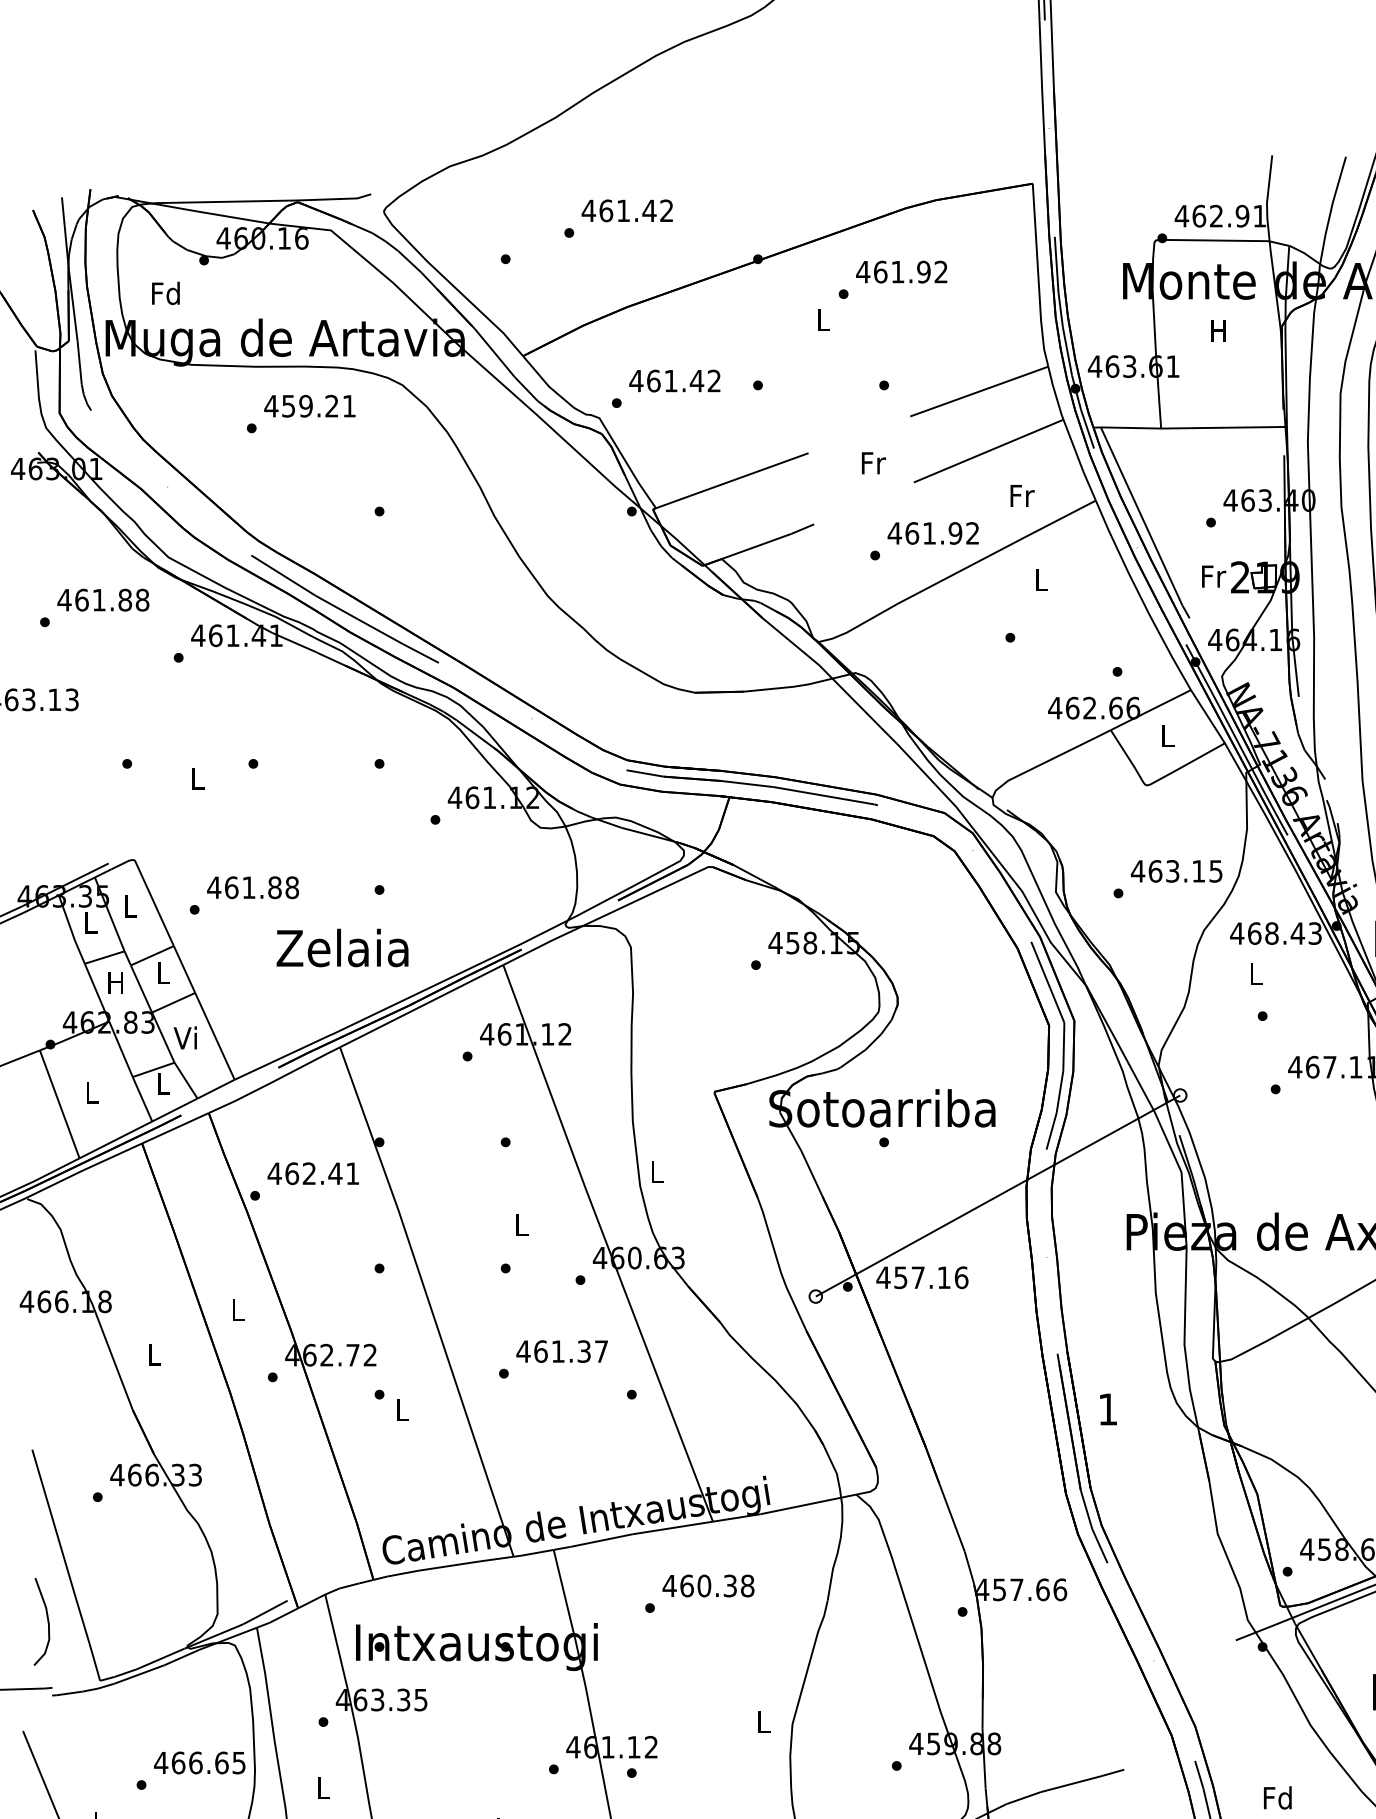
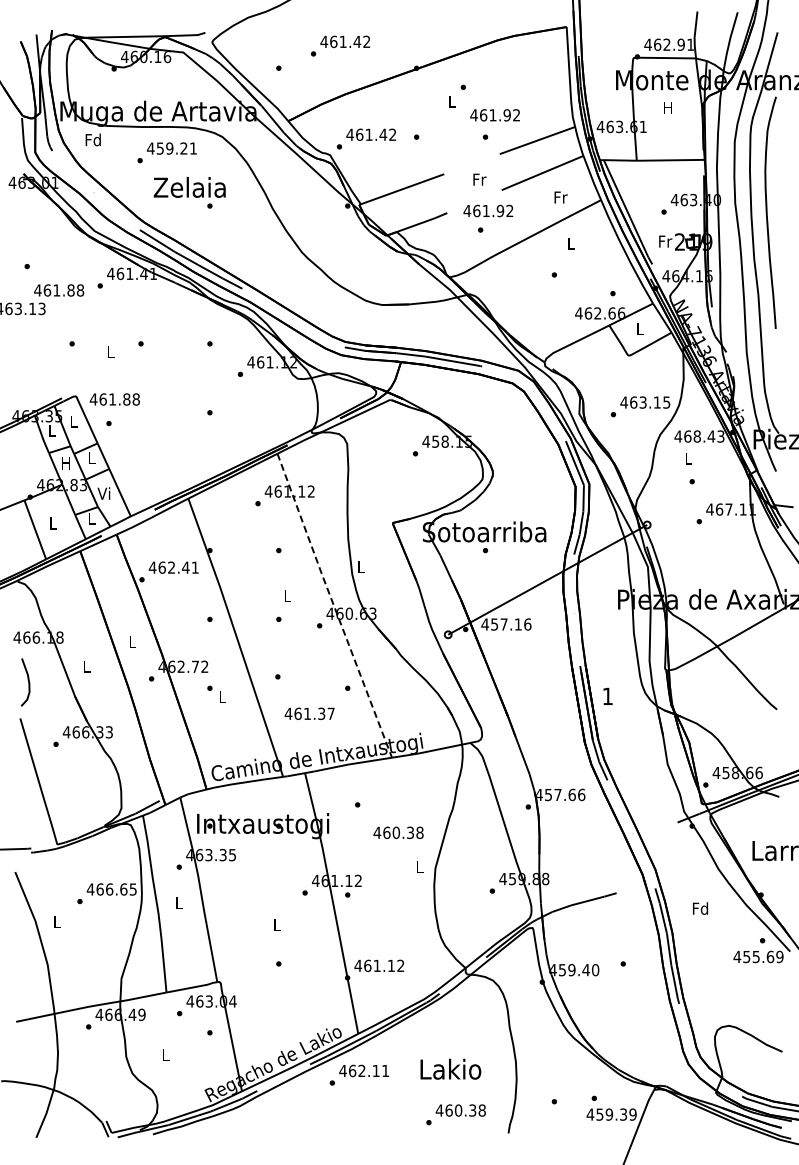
text: (900, 272) -> (494, 115), moved
text: (164, 292) -> (92, 139), moved
text: (933, 532) -> (488, 210), moved
text: (104, 600) -> (59, 290), moved
text: (252, 887) -> (114, 399), moved
text: (342, 948) -> (189, 187), moved
line: (605, 1242) -> (333, 605), solid -> dashed
text: (561, 1350) -> (309, 713), moved
text: (708, 1585) -> (398, 832), moved
curve: (45, 1618) -> (27, 680), moved

